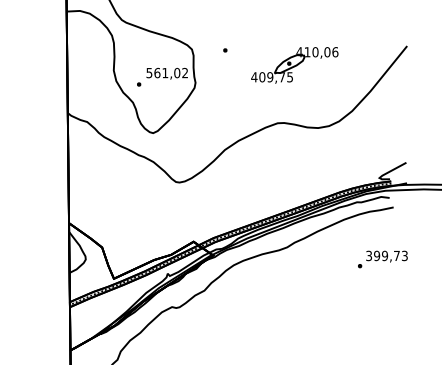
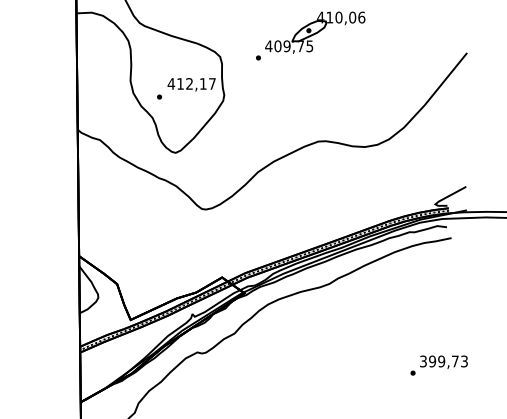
part: (294, 65) -> (314, 32), moved
text: (167, 72) -> (192, 83), 561,02 -> 412,17
text: (382, 259) -> (438, 365), moved

